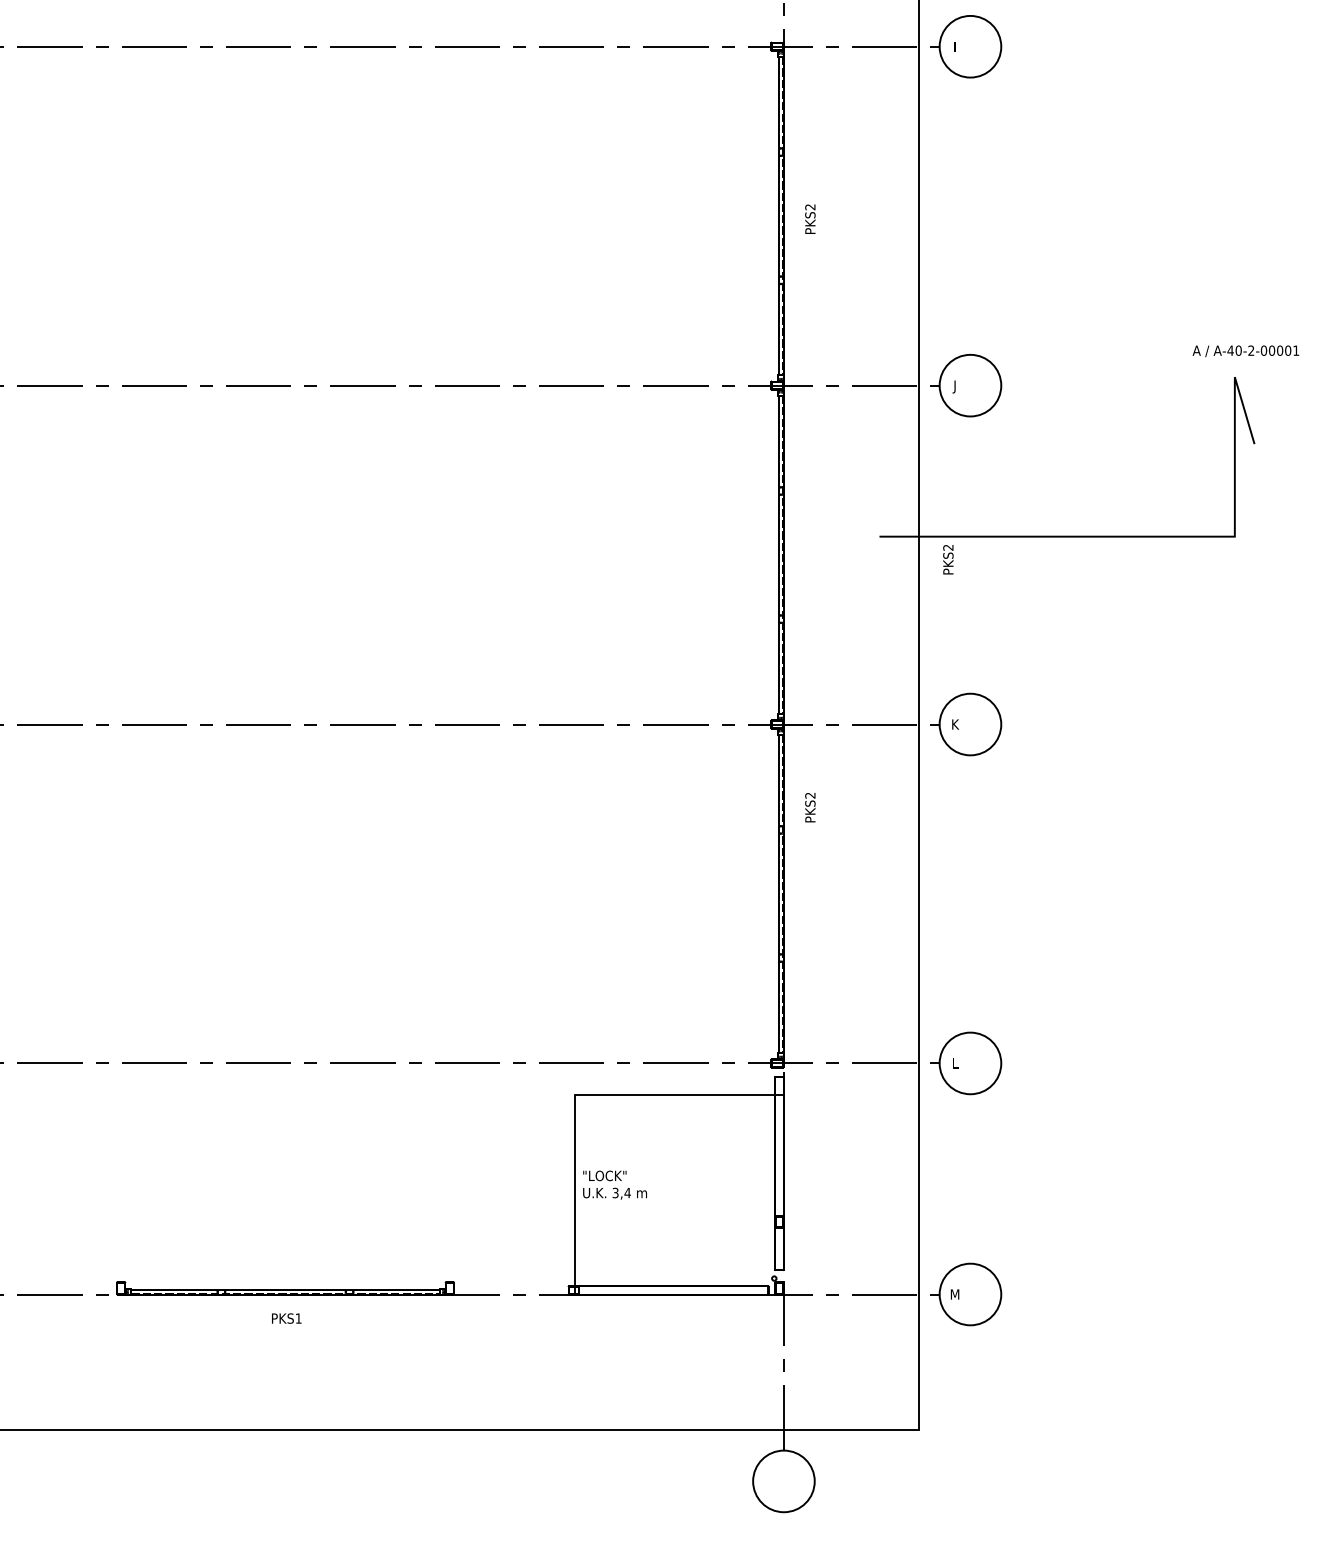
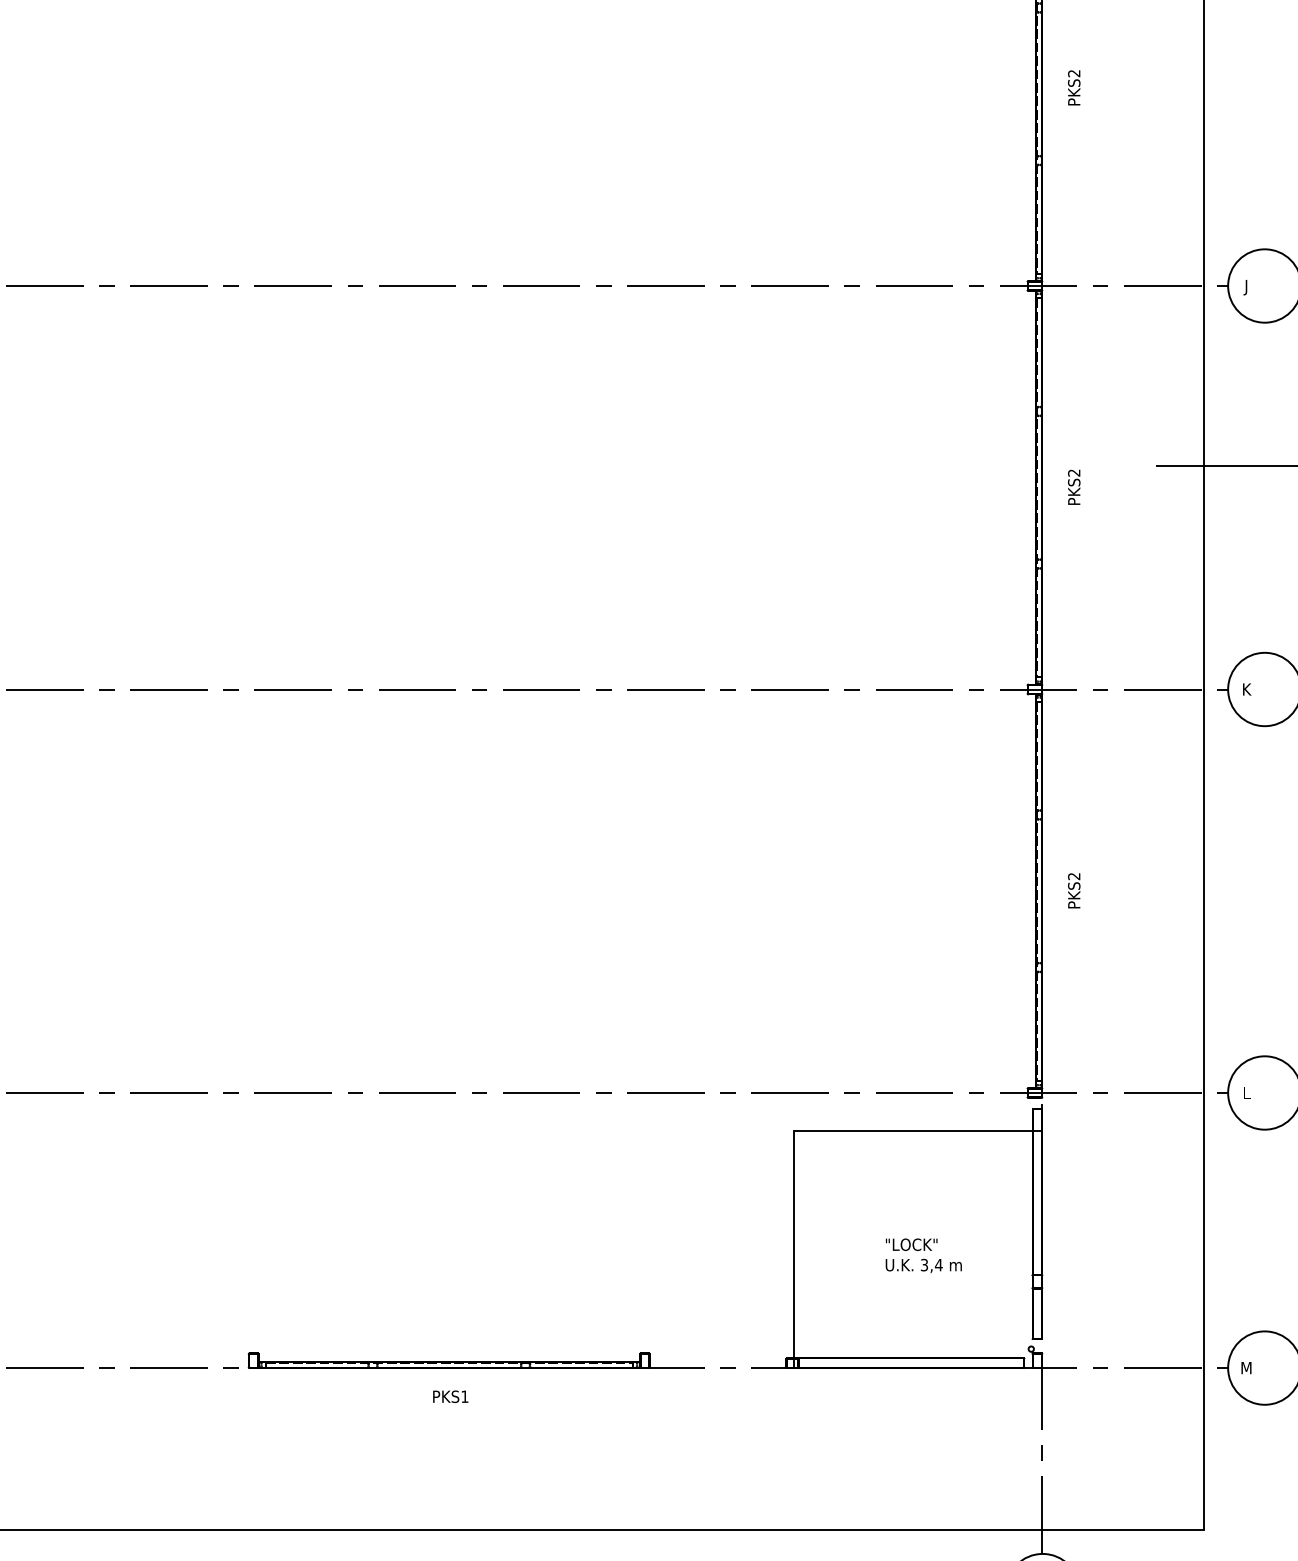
text: (948, 559) -> (1074, 487), moved
text: (810, 807) -> (1074, 890), moved
text: (614, 1184) -> (923, 1254), moved

